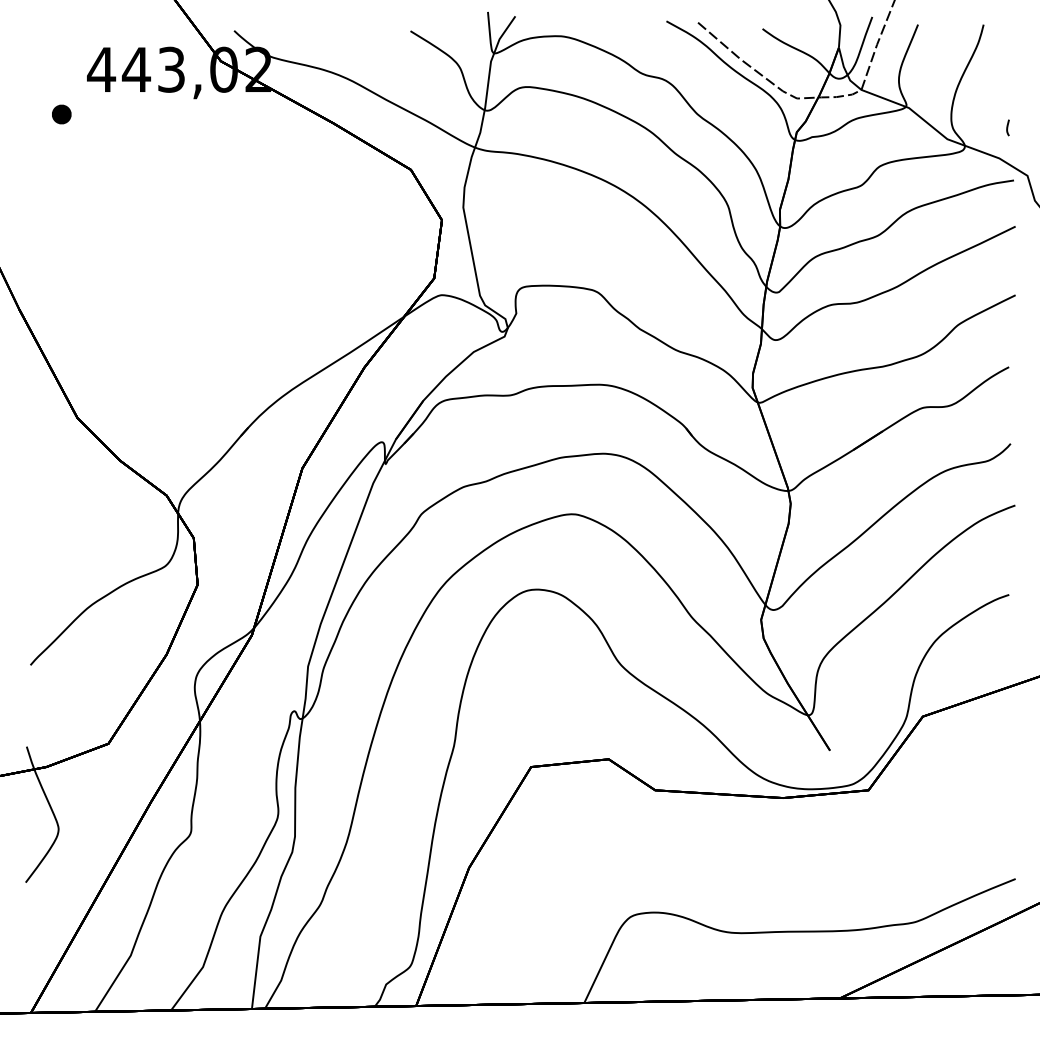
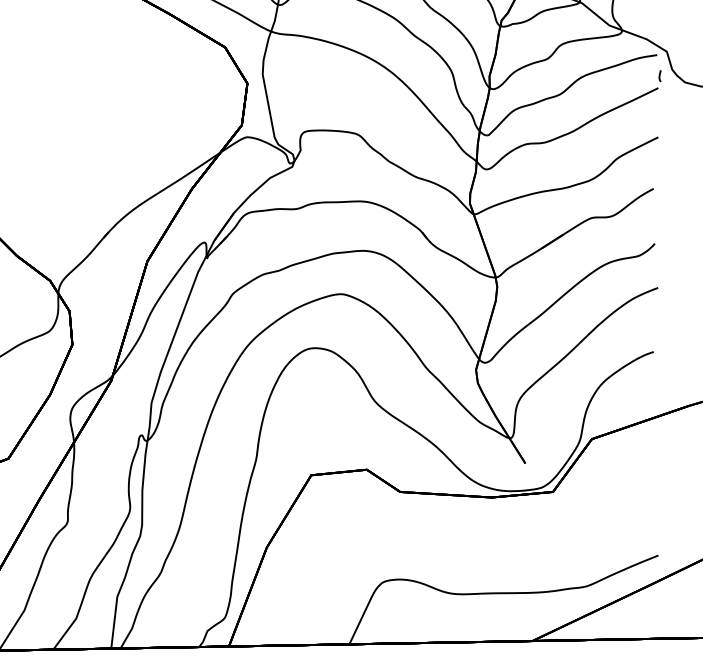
curve: (1007, 127) -> (659, 75), moved

